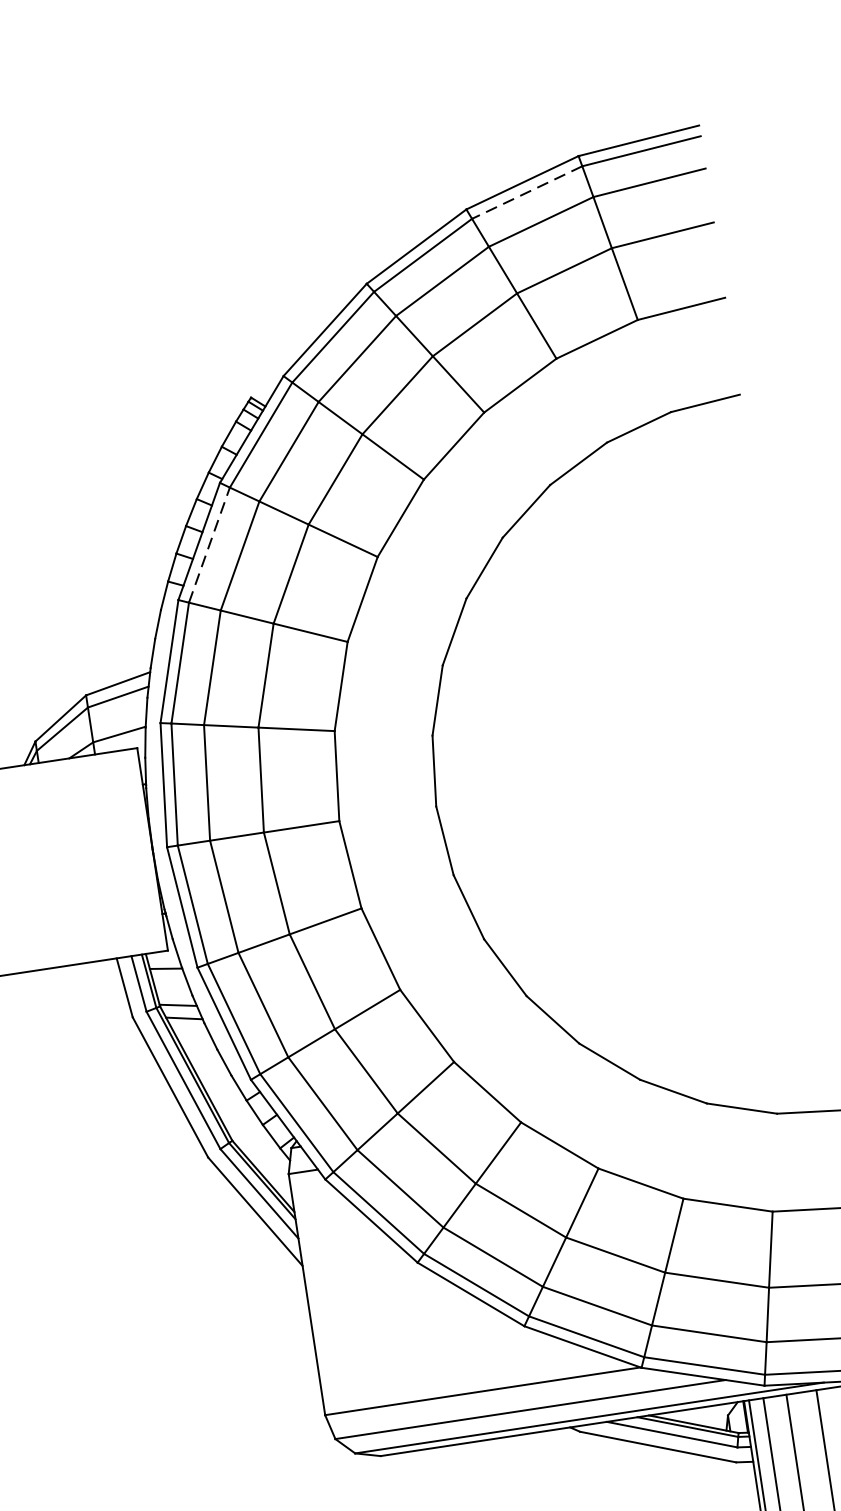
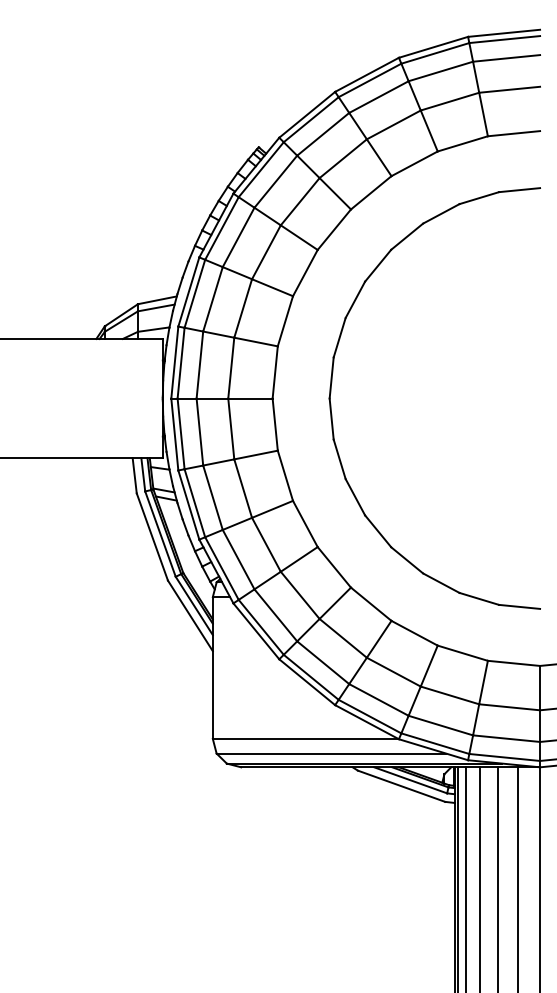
line: (527, 192) -> (435, 53), dashed -> solid
line: (208, 545) -> (221, 228), dashed -> solid

